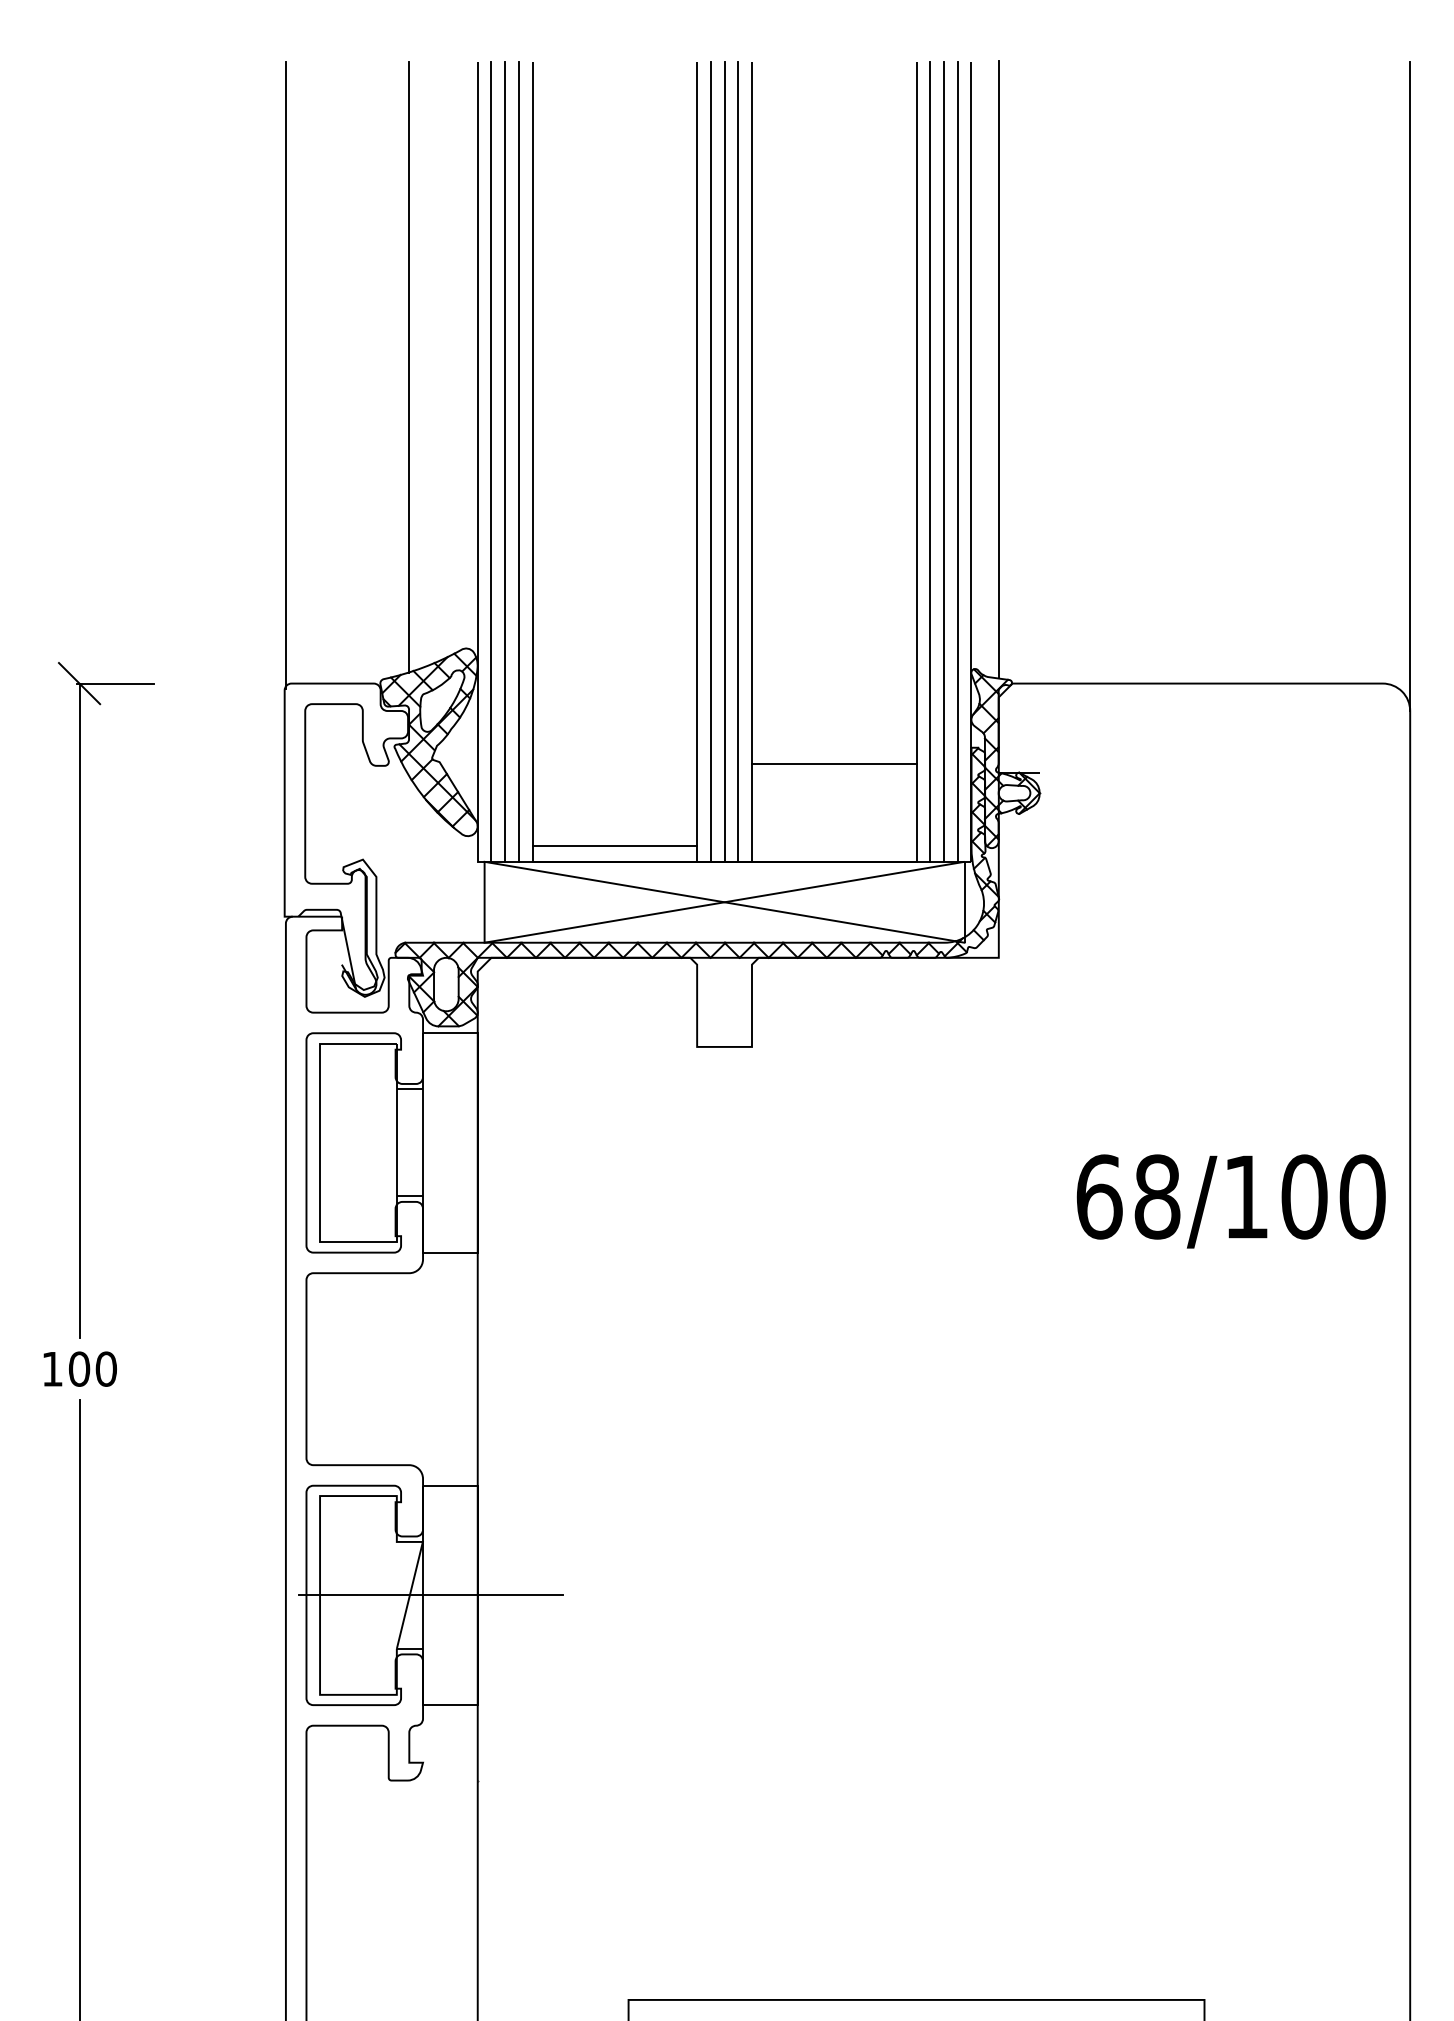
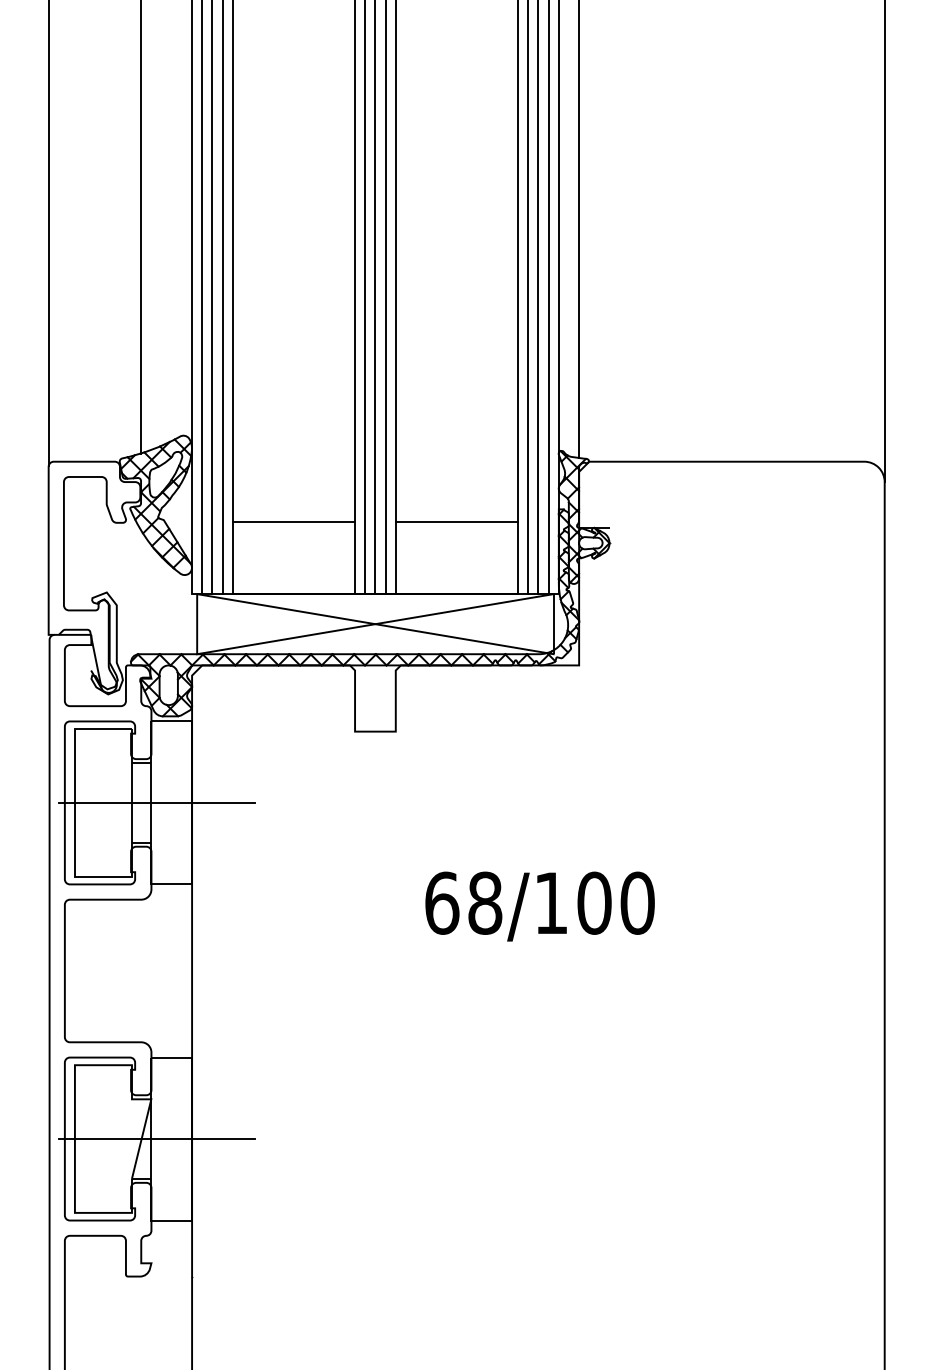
line: (614, 846) -> (293, 521), moved
line: (430, 1142) -> (156, 802), added
text: (1230, 1201) -> (539, 906), moved

